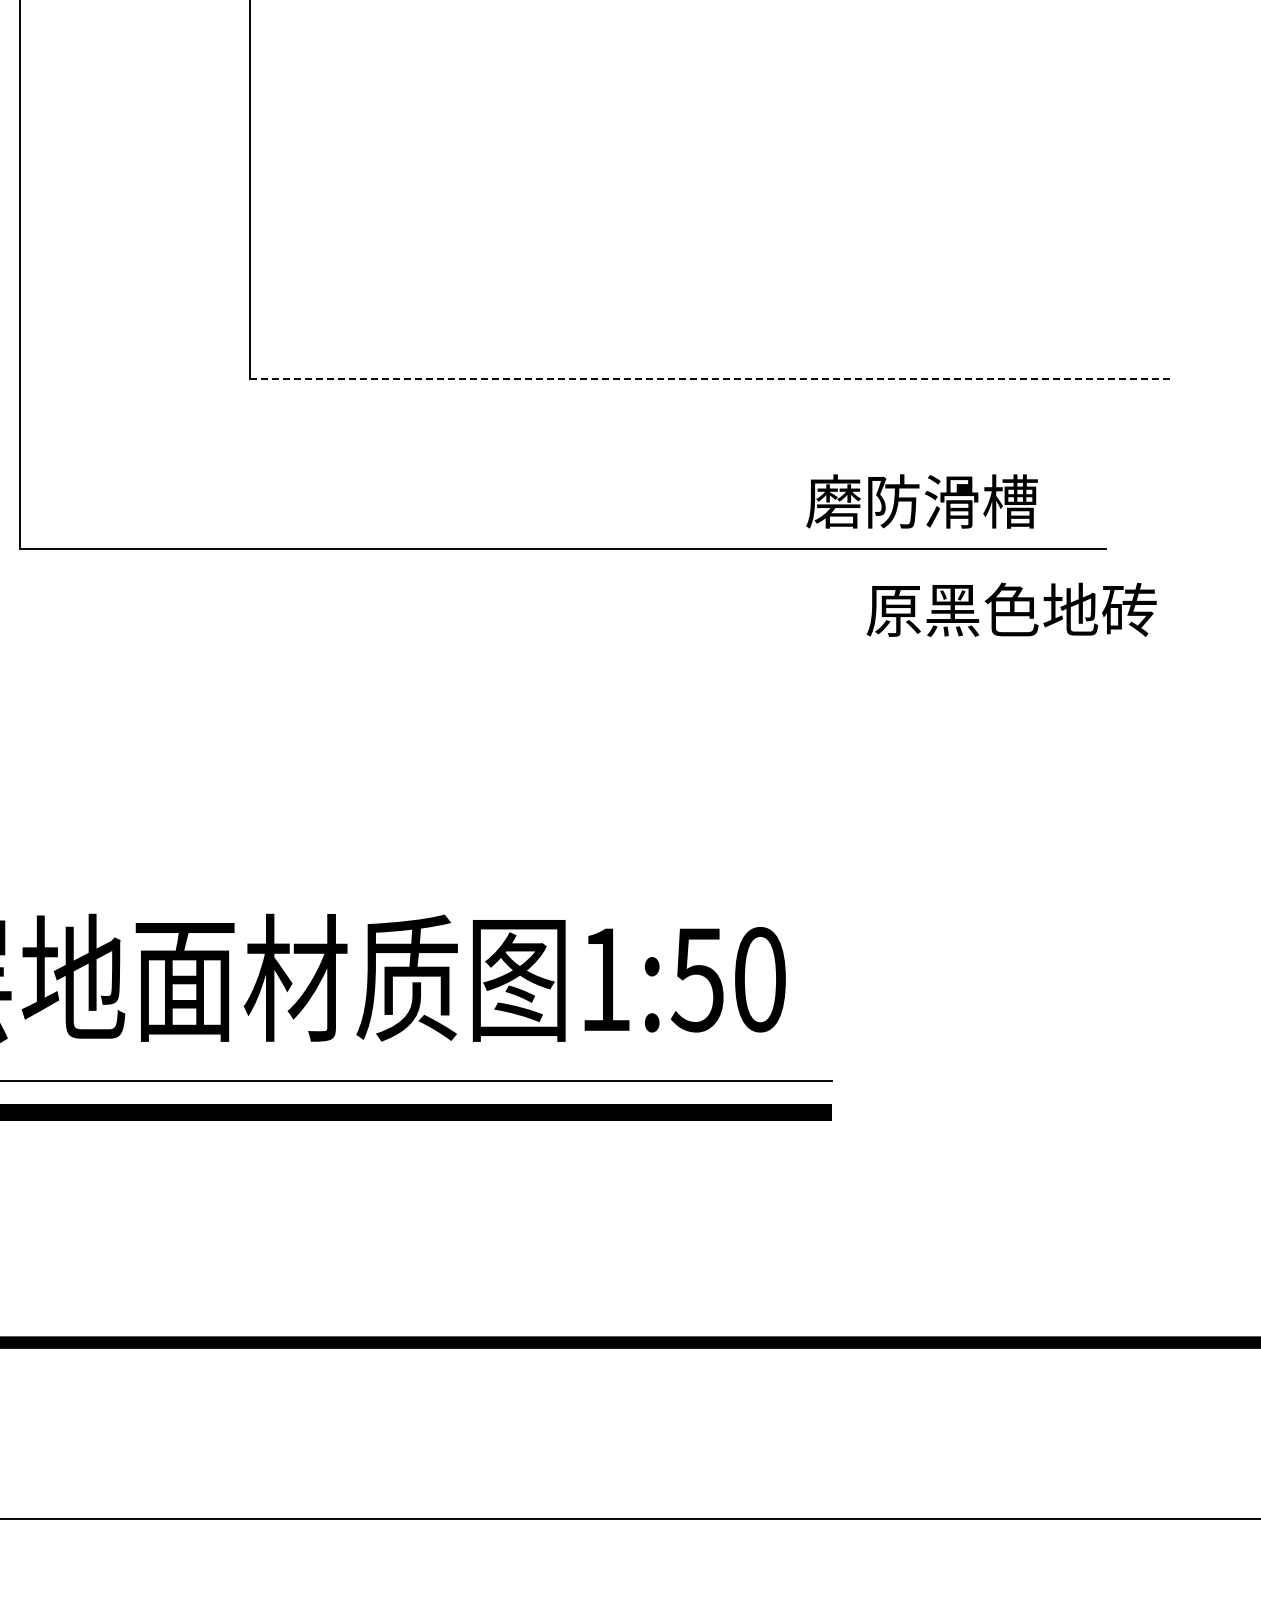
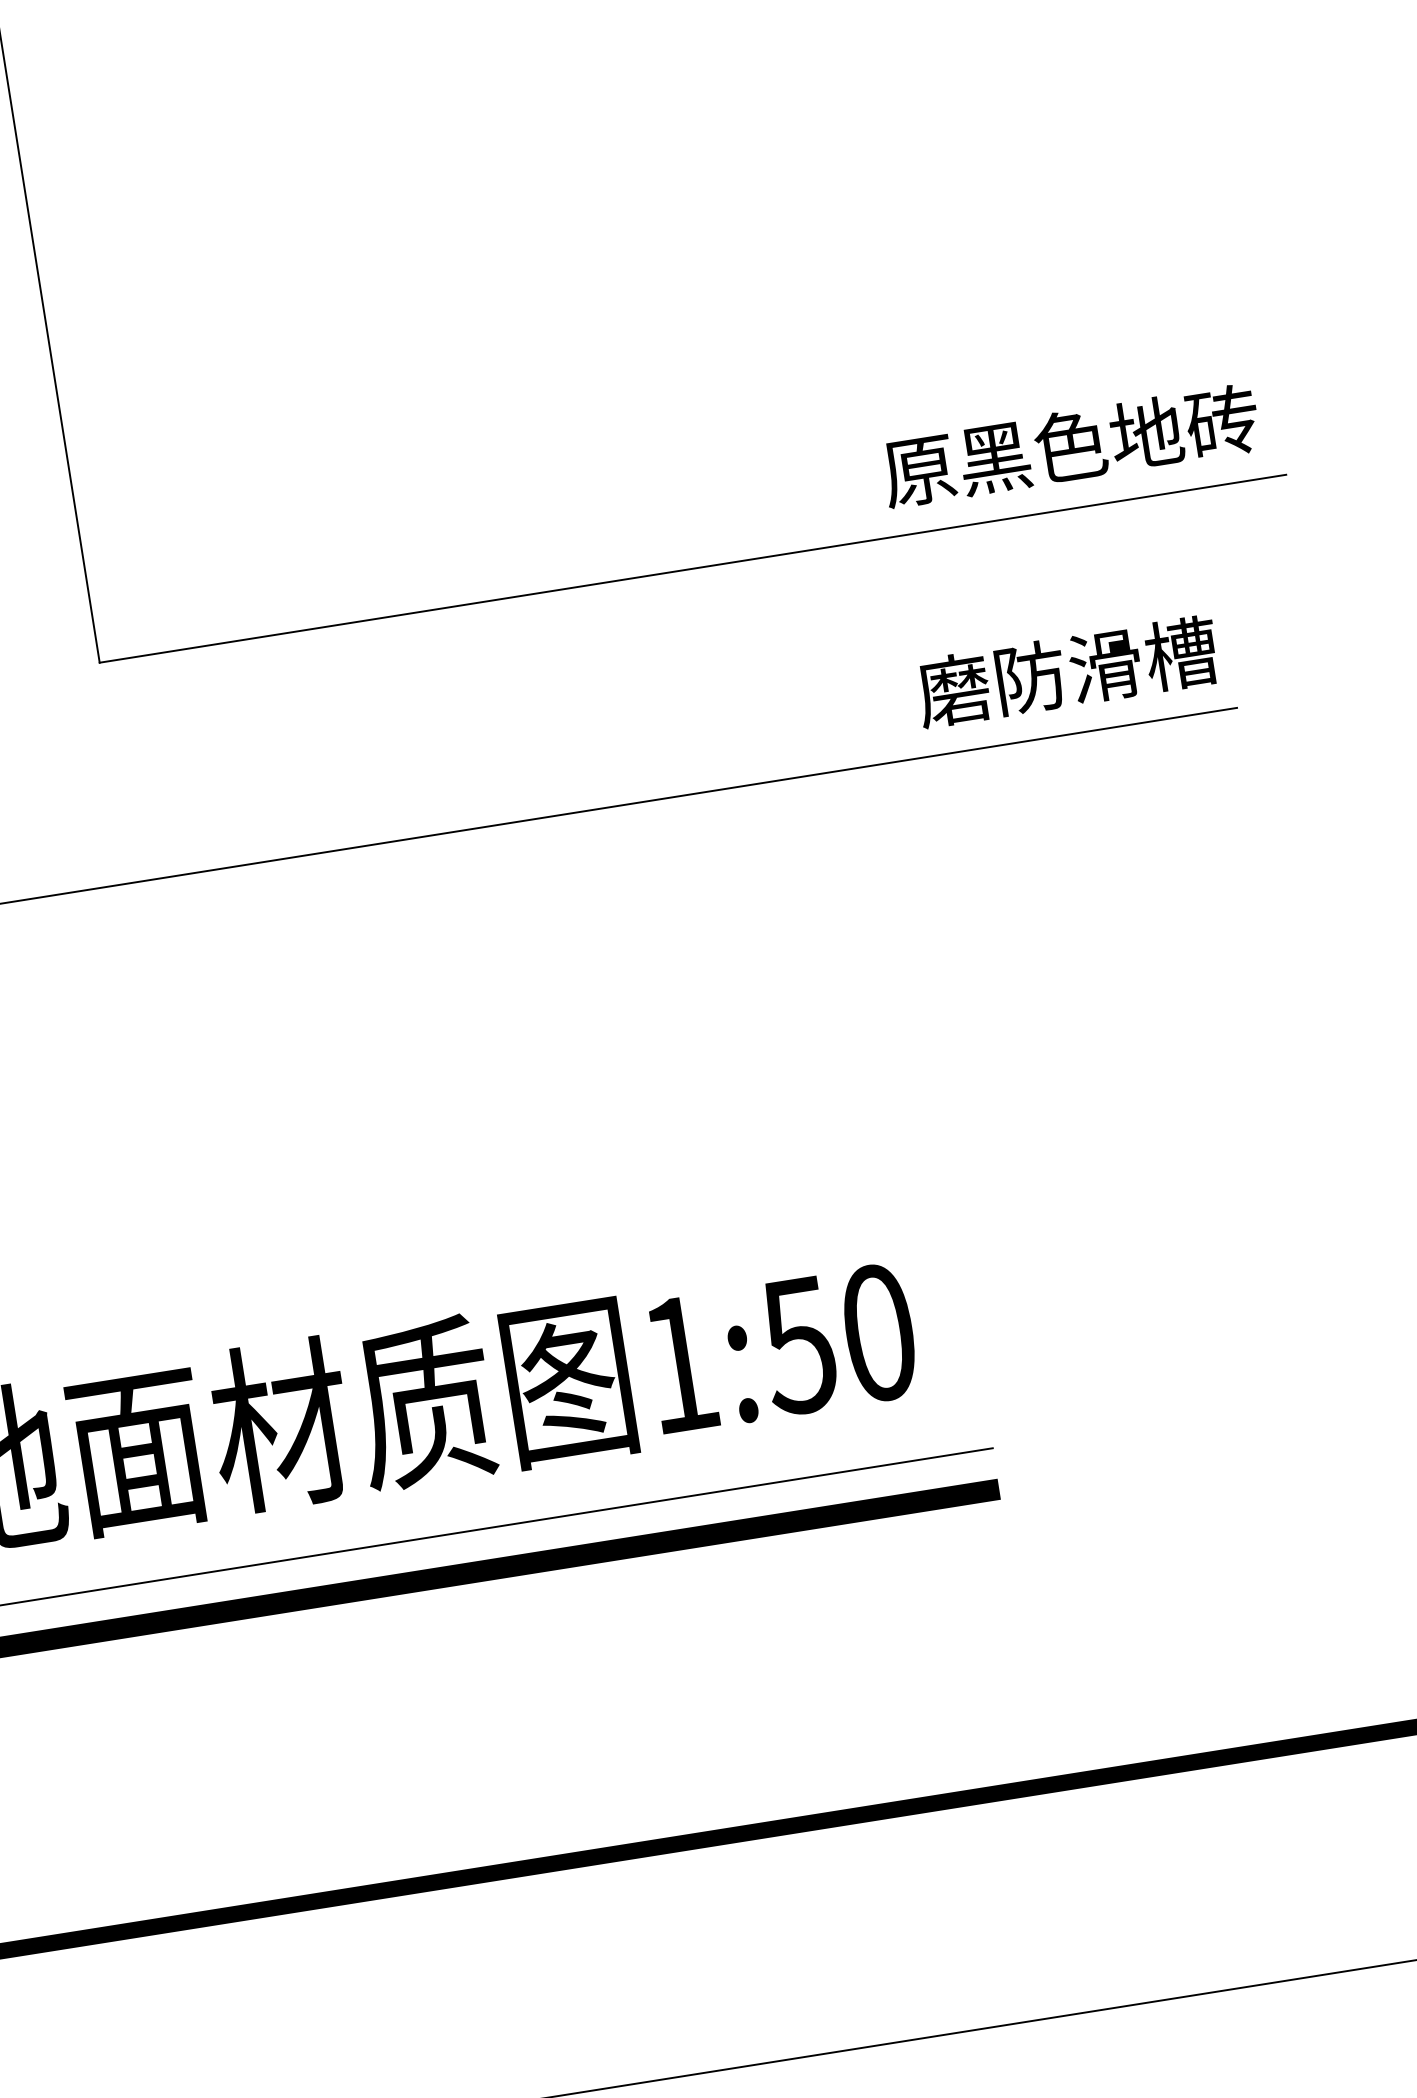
line: (710, 378) -> (692, 568), dashed -> solid
text: (921, 501) -> (1066, 671), moved
text: (1011, 609) -> (1070, 445), moved

